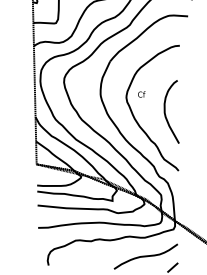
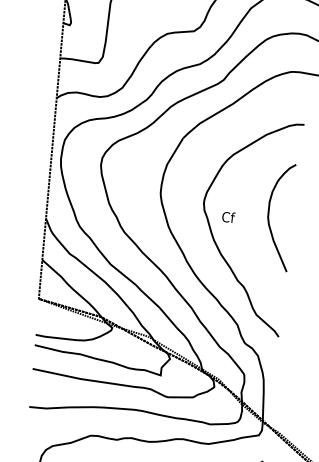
text: (141, 94) -> (228, 217), moved
curve: (165, 111) -> (269, 215), moved

